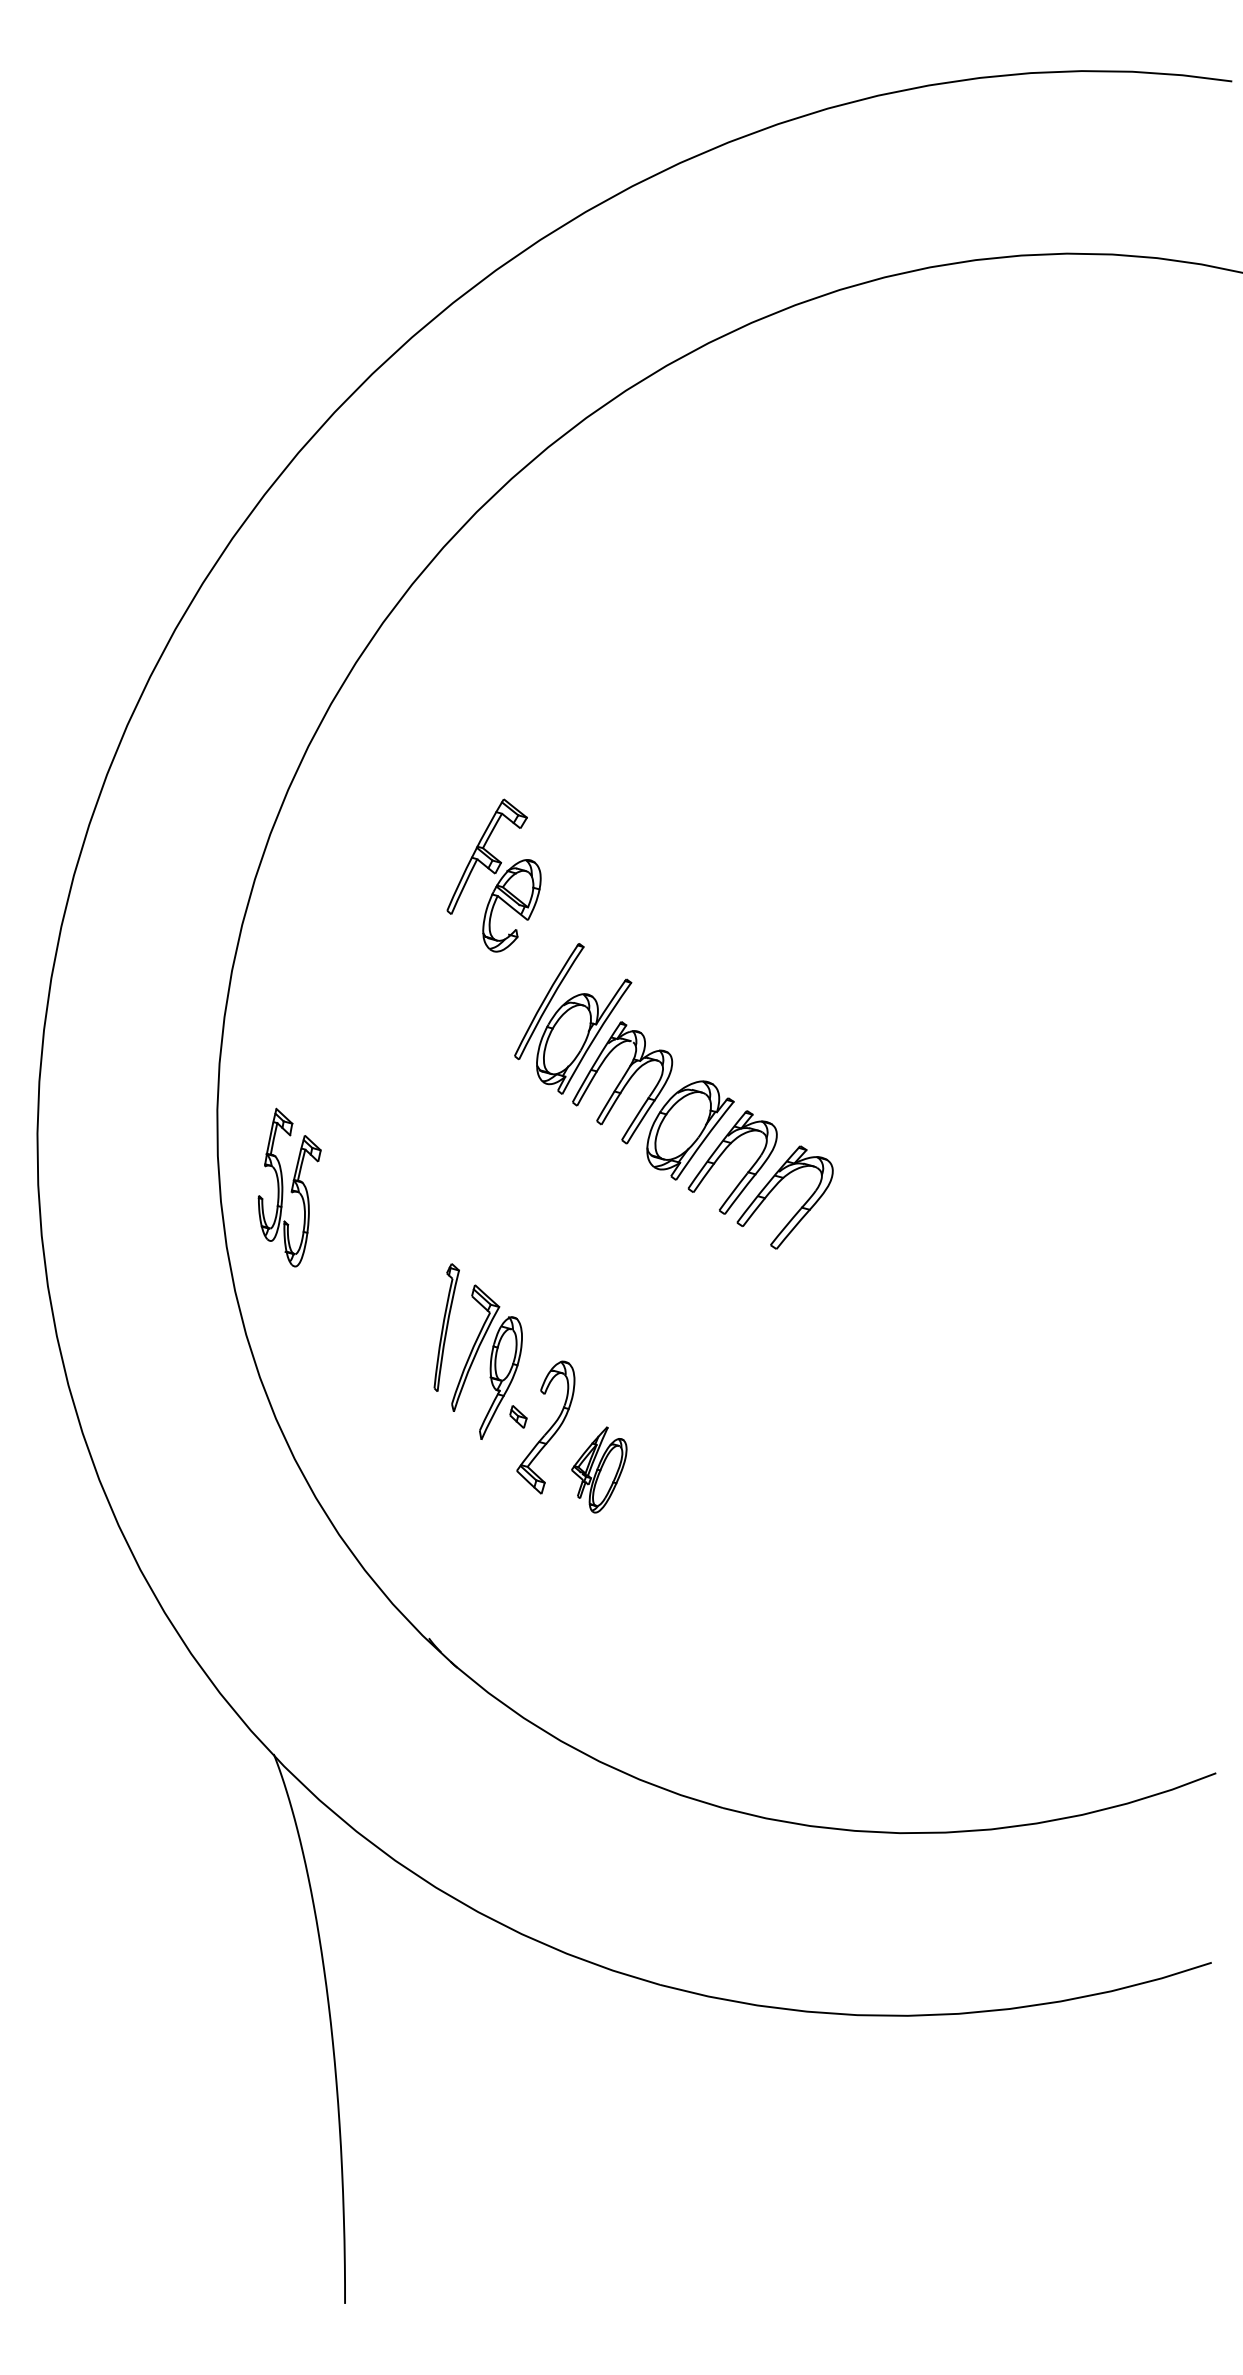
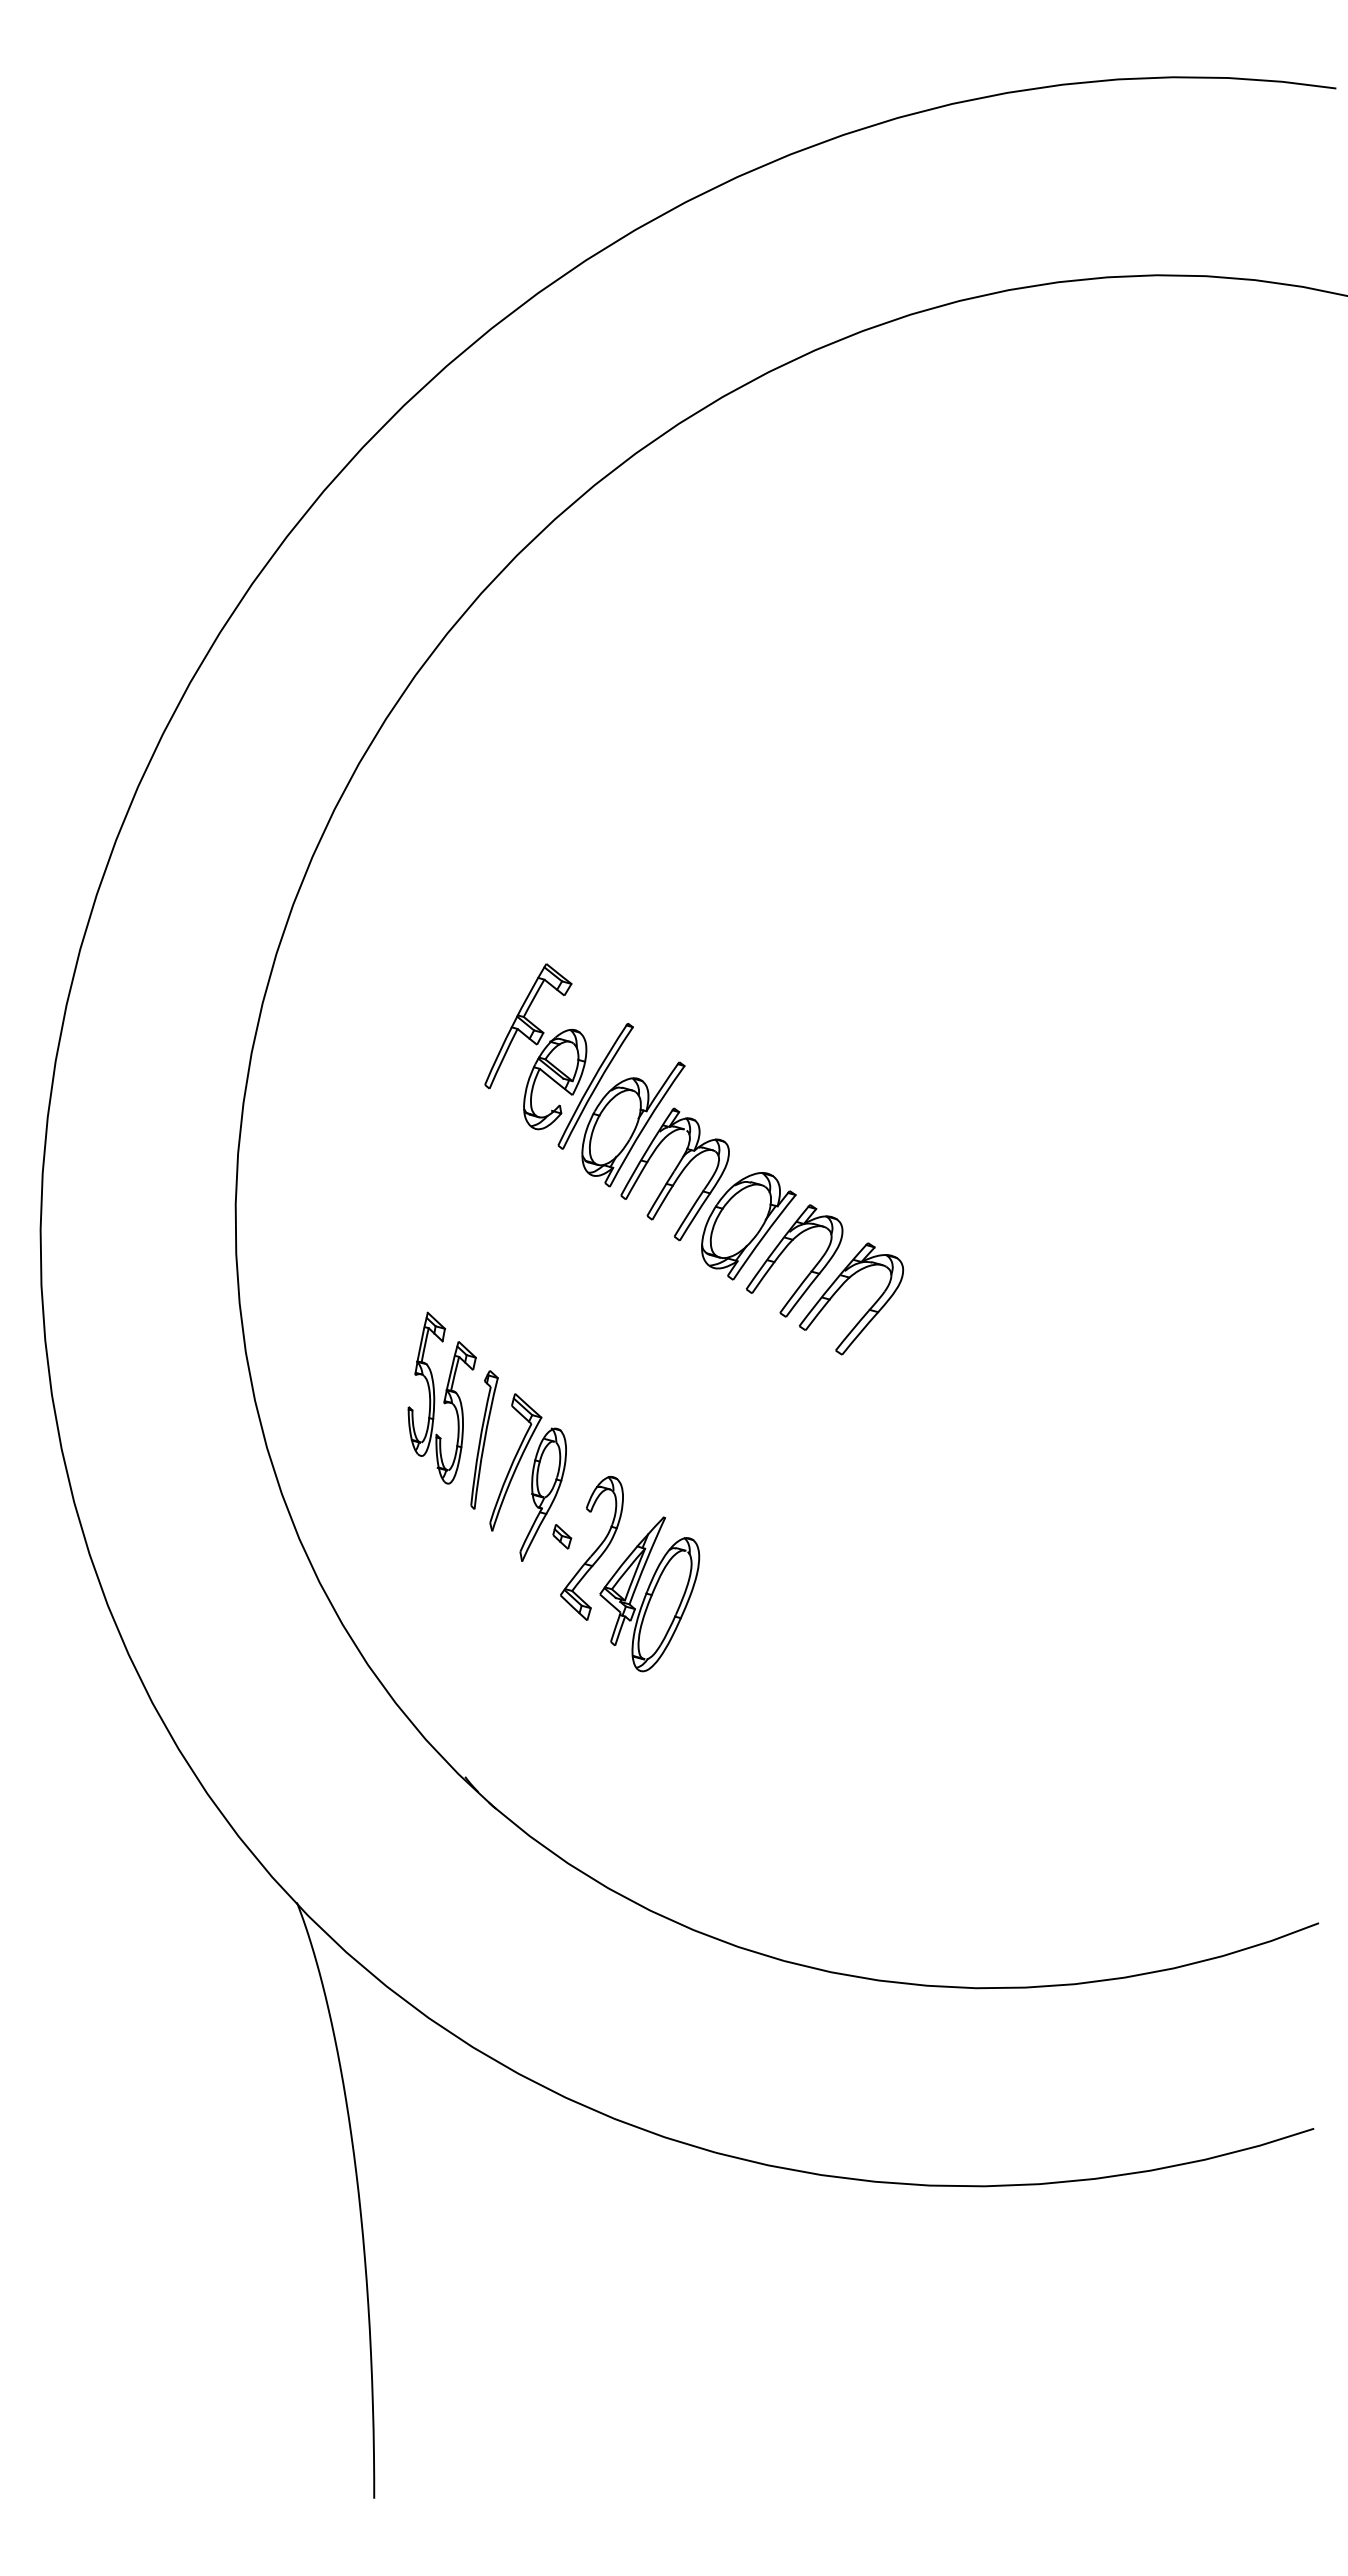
part: (493, 875) -> (535, 1046), moved
part: (289, 1187) -> (441, 1397), moved
part: (598, 1470) -> (649, 1594), size x1.67

